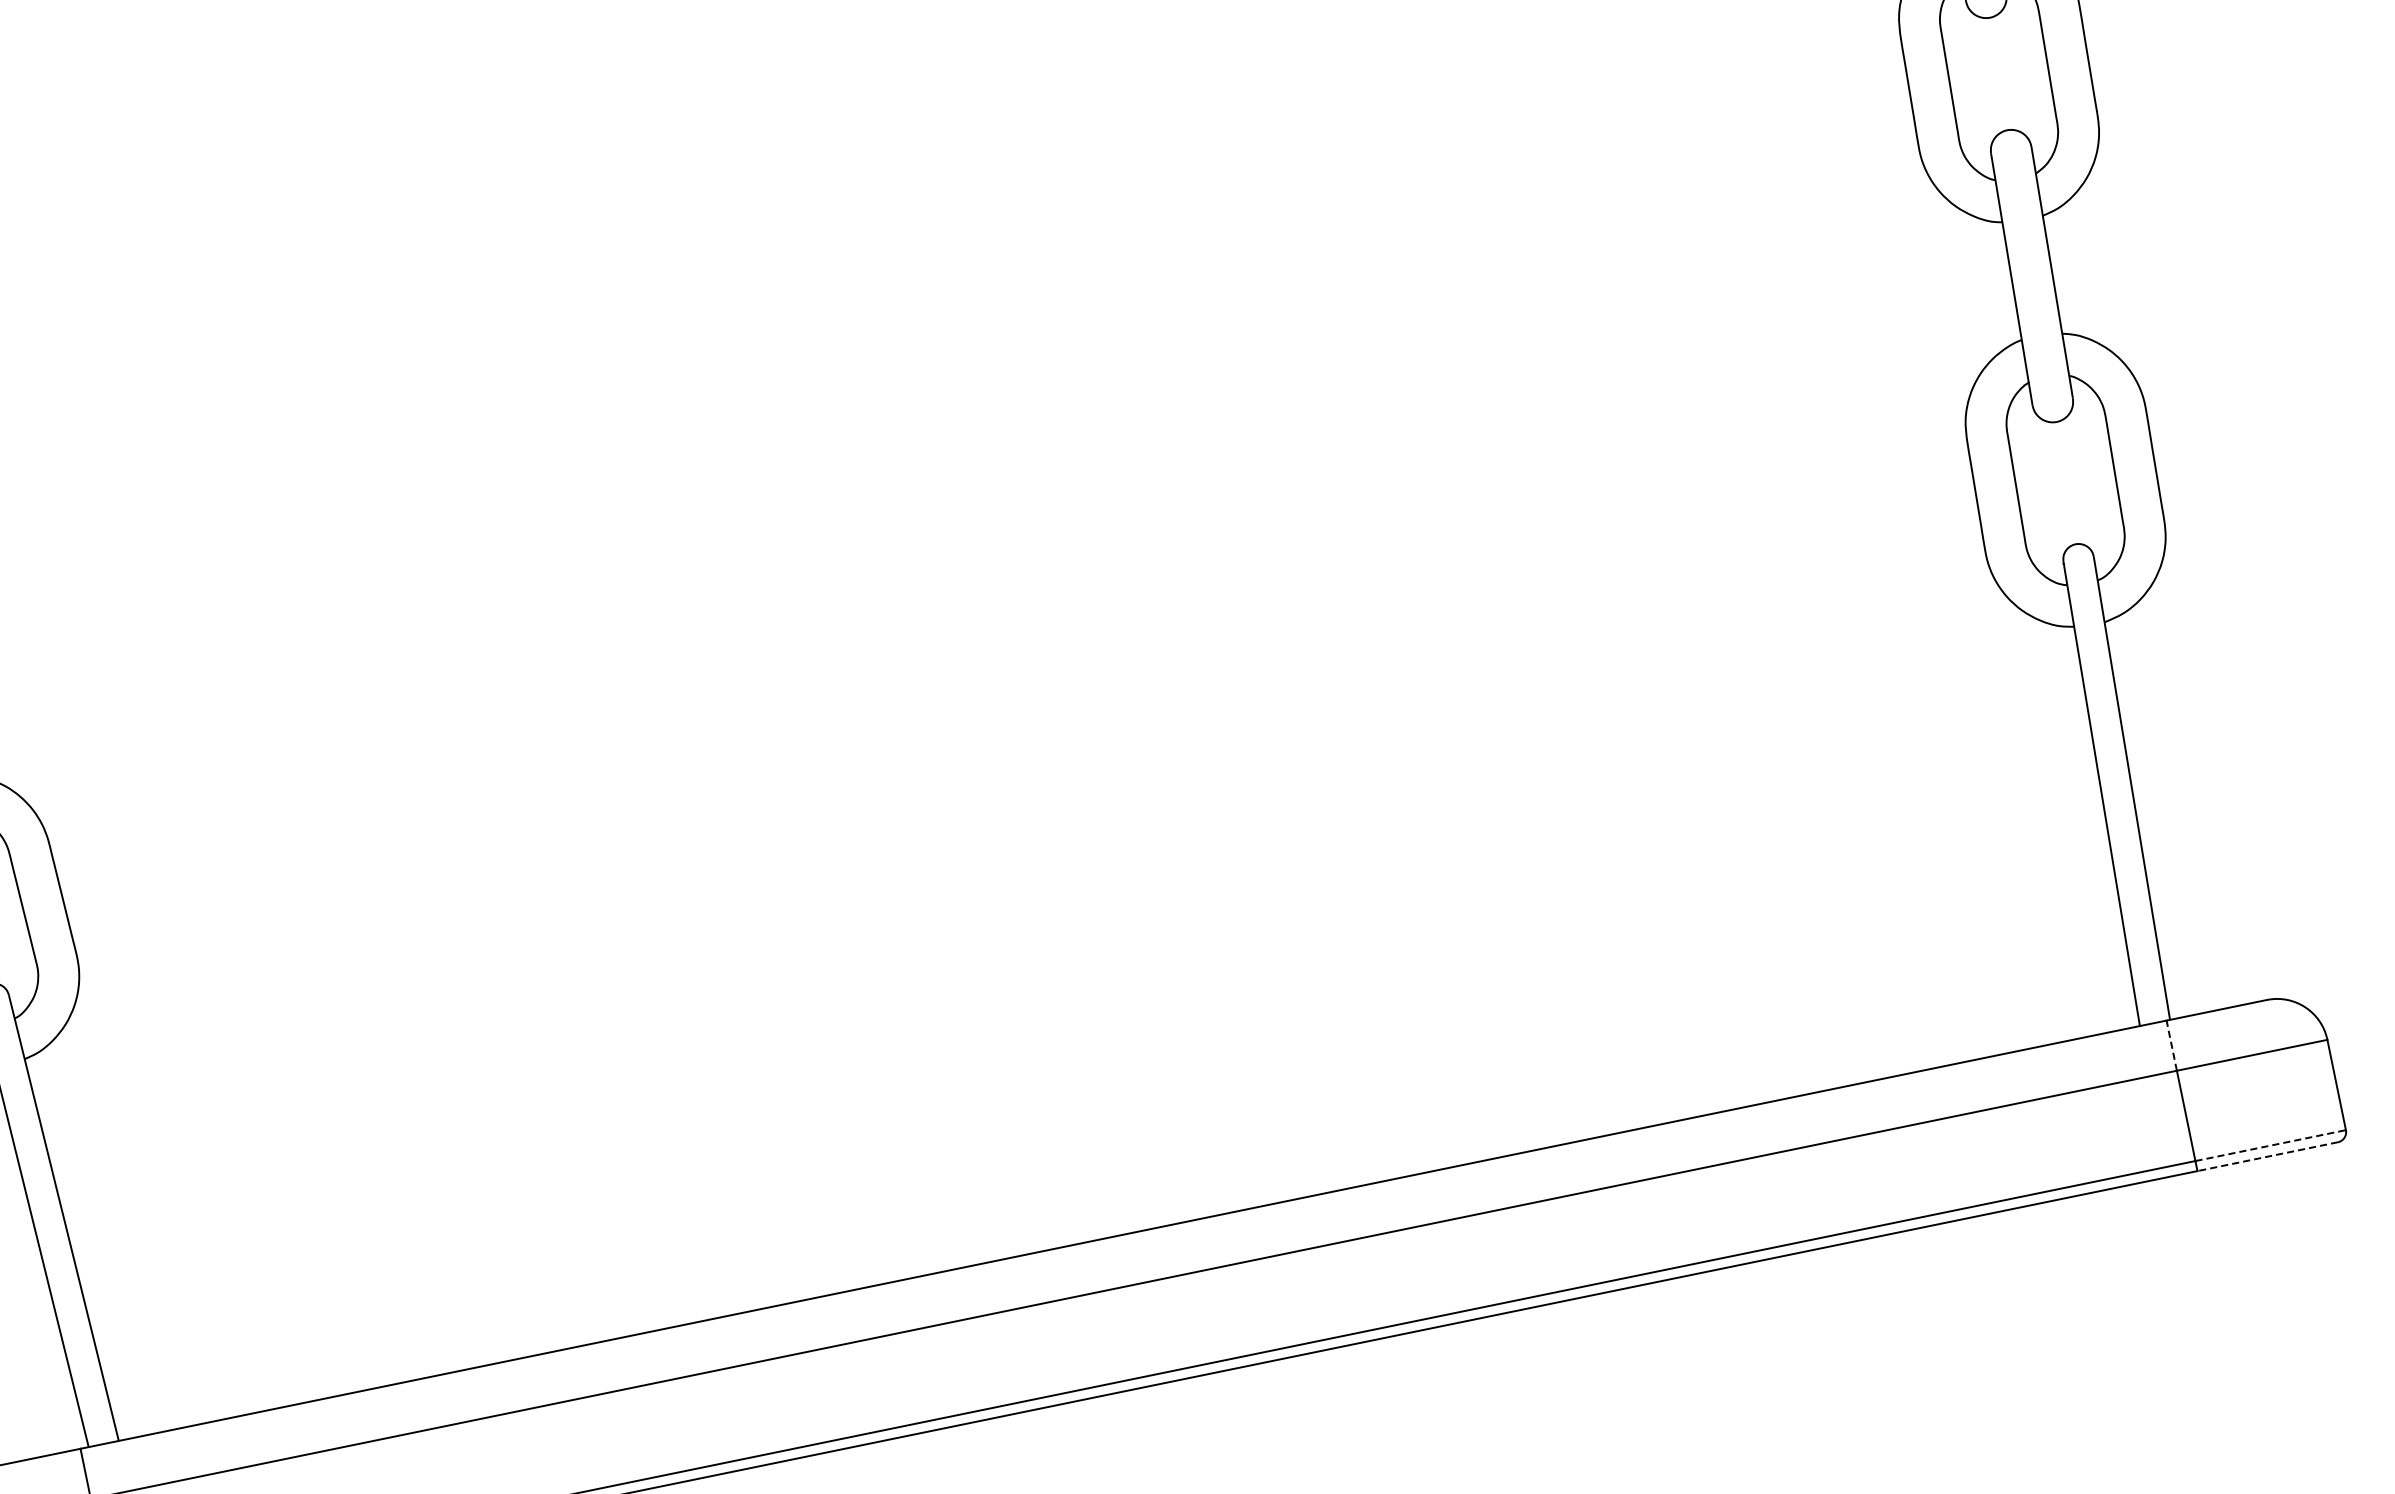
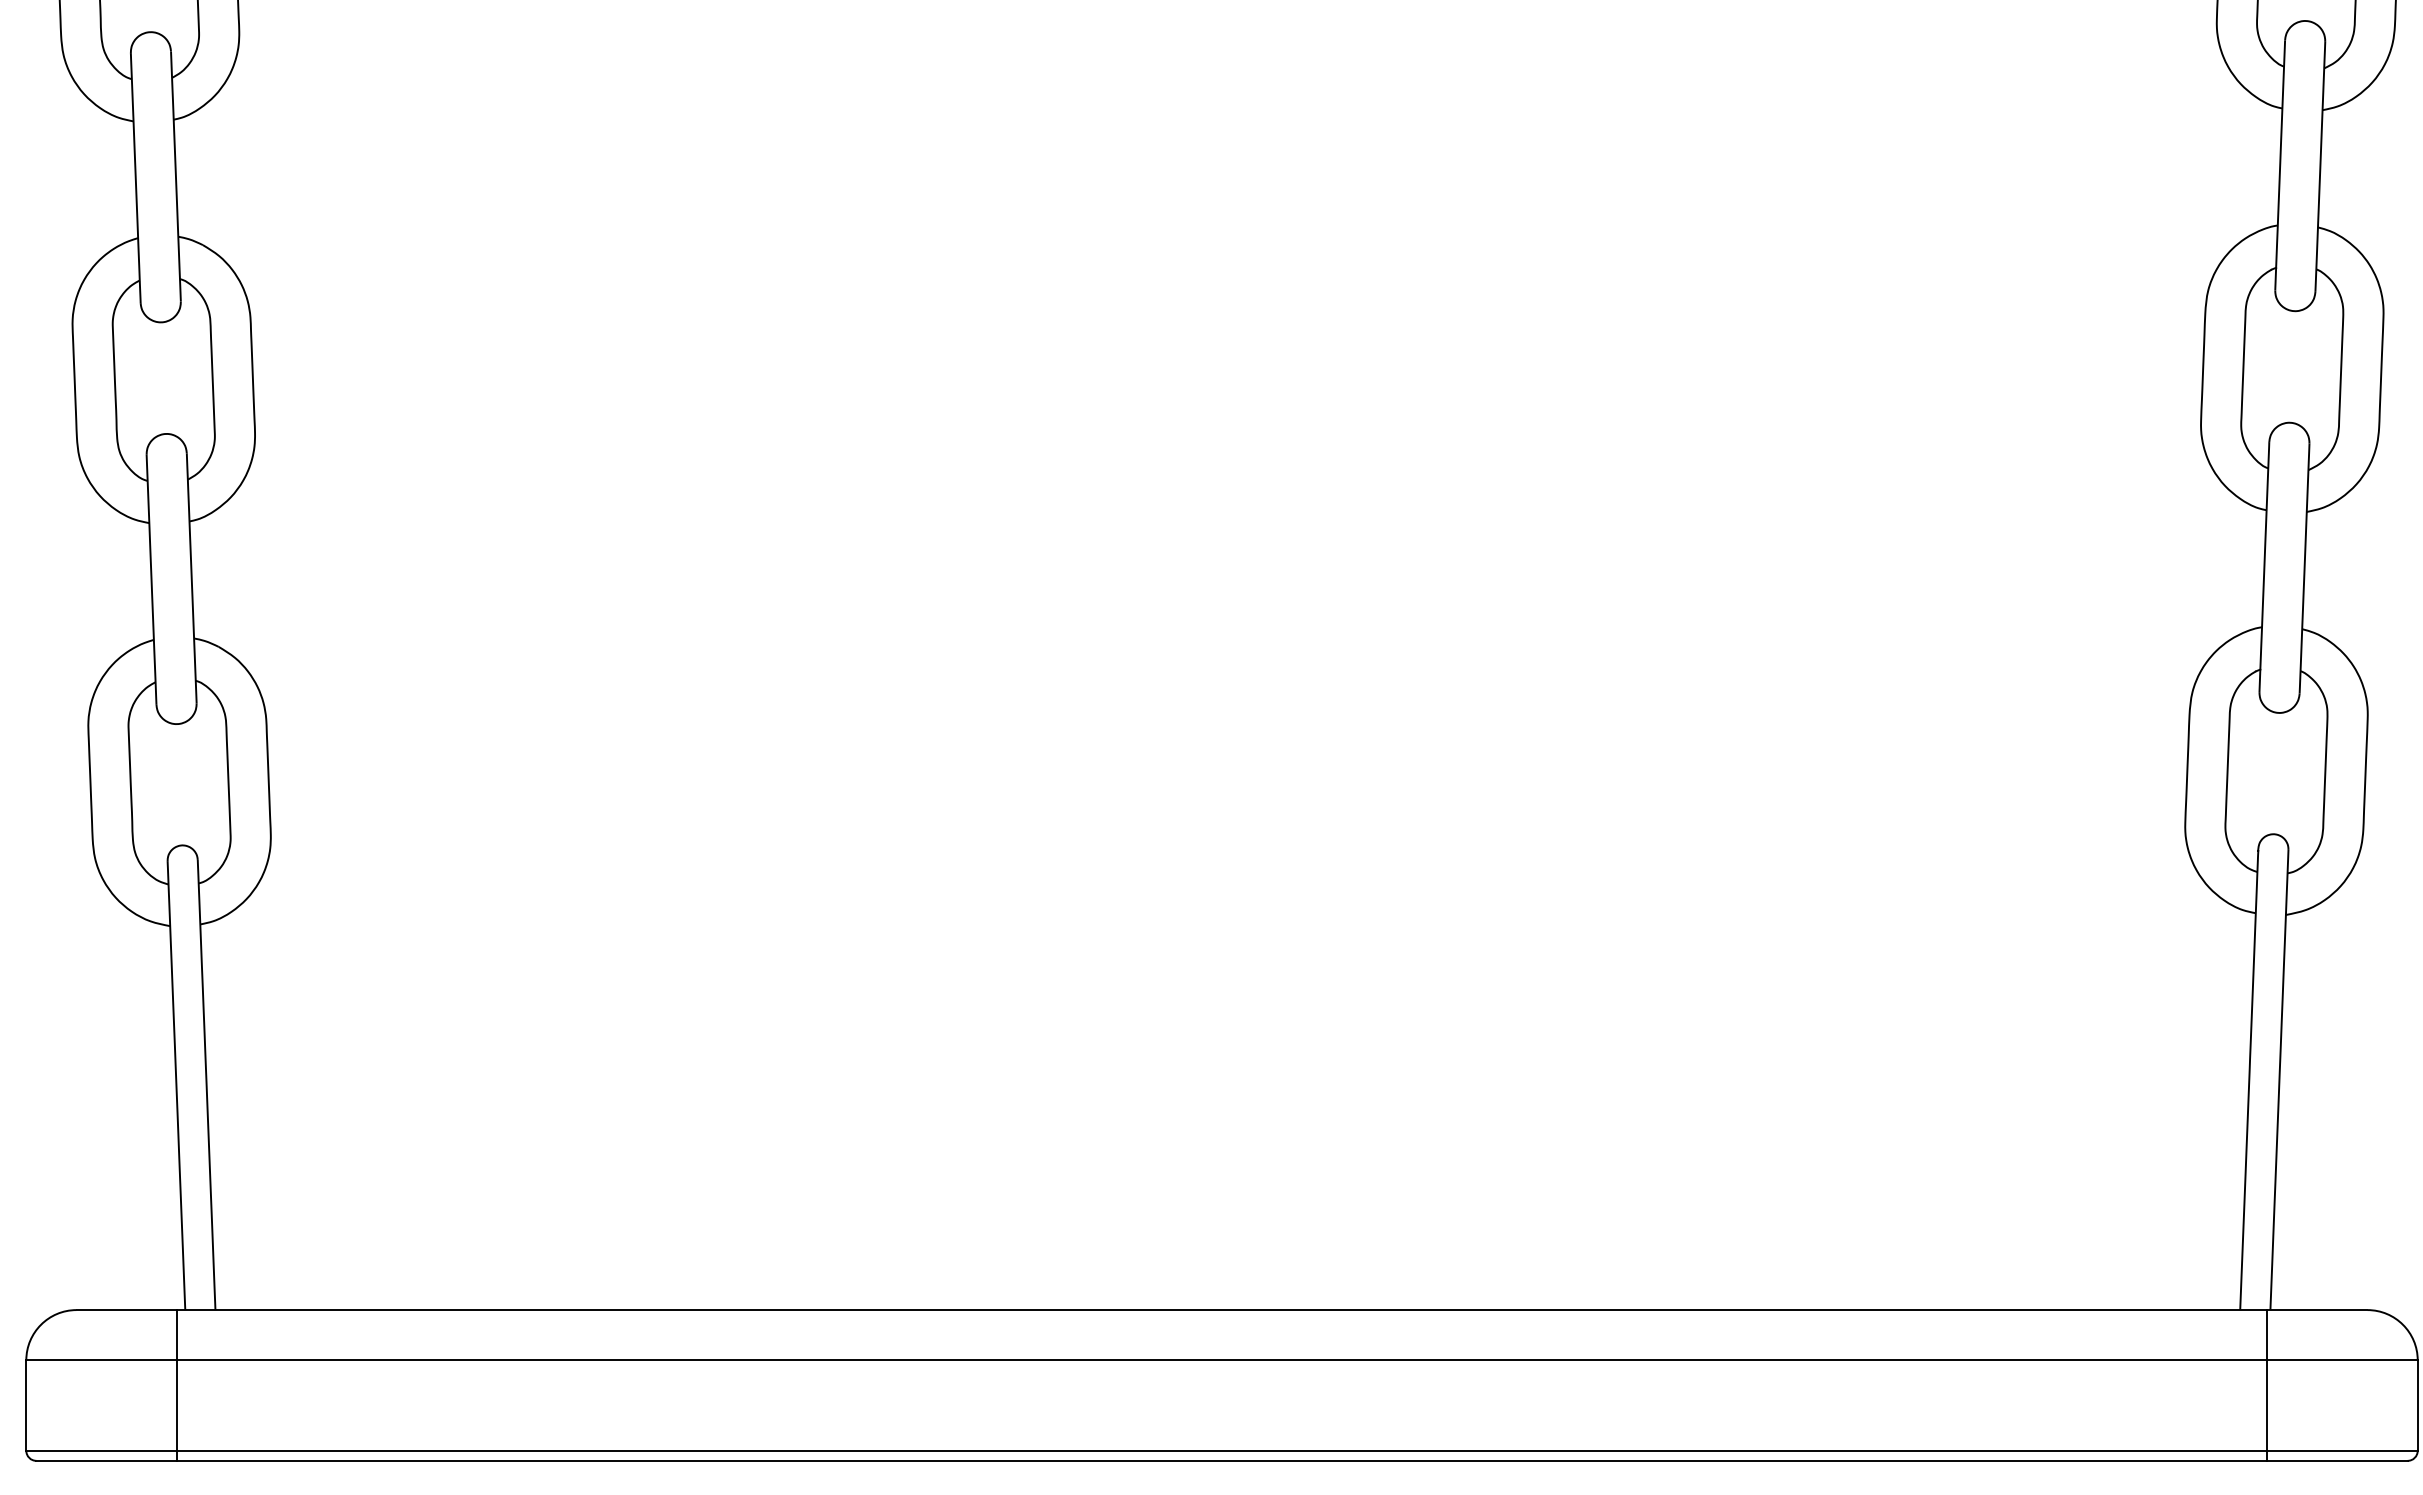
line: (2171, 1045) -> (2266, 1334), dashed -> solid
line: (2270, 1145) -> (2342, 1450), dashed -> solid
line: (2266, 1156) -> (2336, 1460), dashed -> solid

